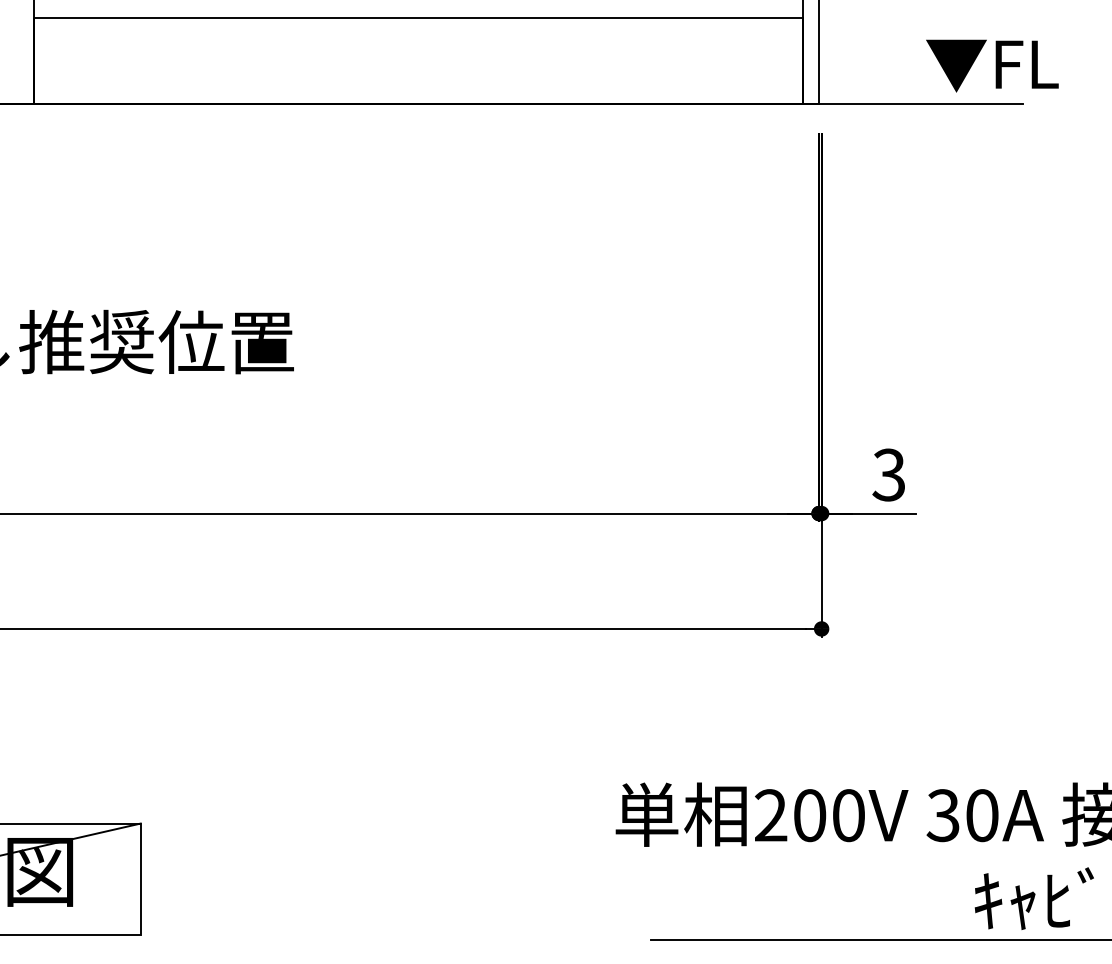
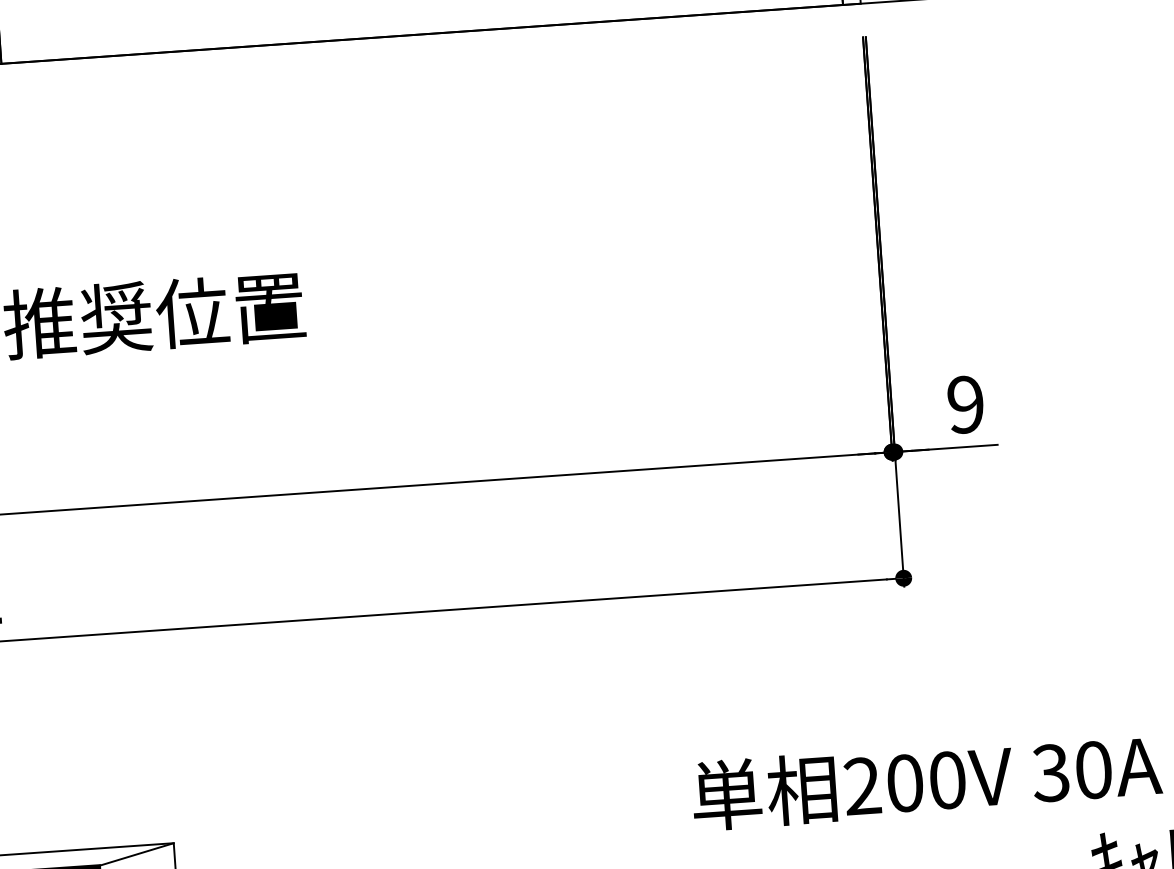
text: (888, 474) -> (965, 404), 3 -> 9

